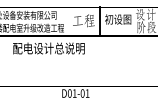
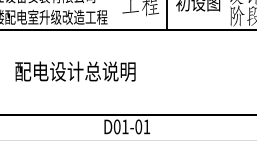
text: (48, 48) -> (74, 71), moved

